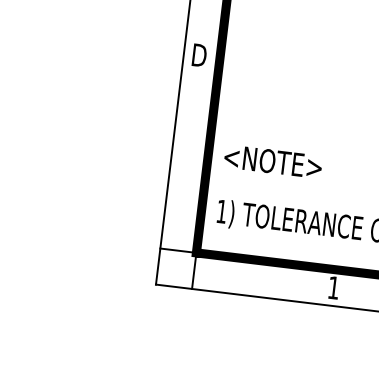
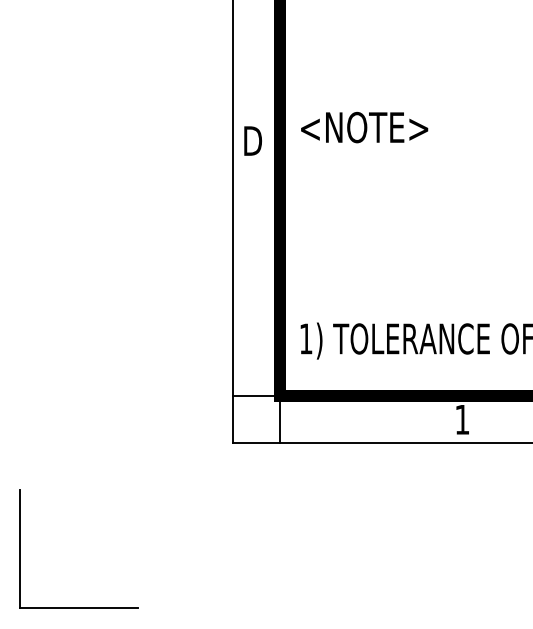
text: (273, 161) -> (364, 127), moved

